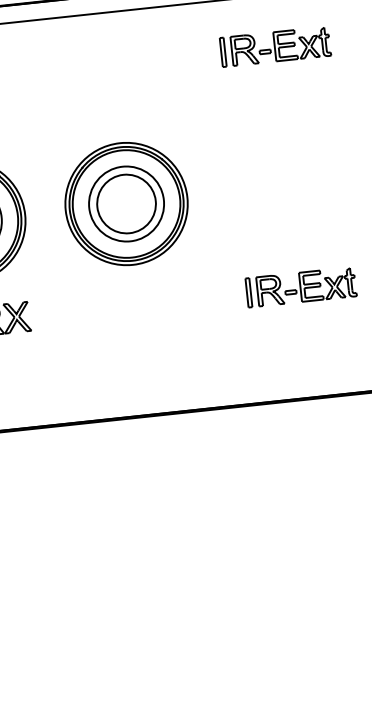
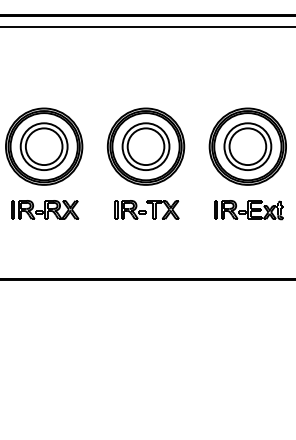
part: (274, 47) -> (248, 59), removed
part: (288, 186) -> (247, 146), added
part: (138, 303) -> (146, 209), added

